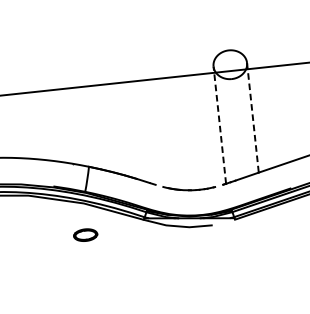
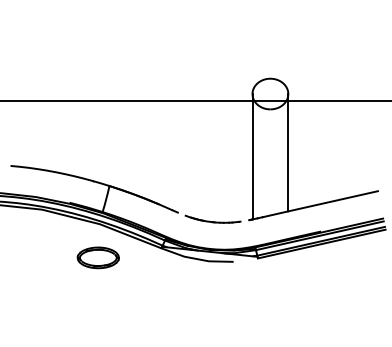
line: (253, 117) -> (288, 152), dashed -> solid
line: (219, 124) -> (252, 156), dashed -> solid
part: (84, 234) -> (97, 257), size x1.67

